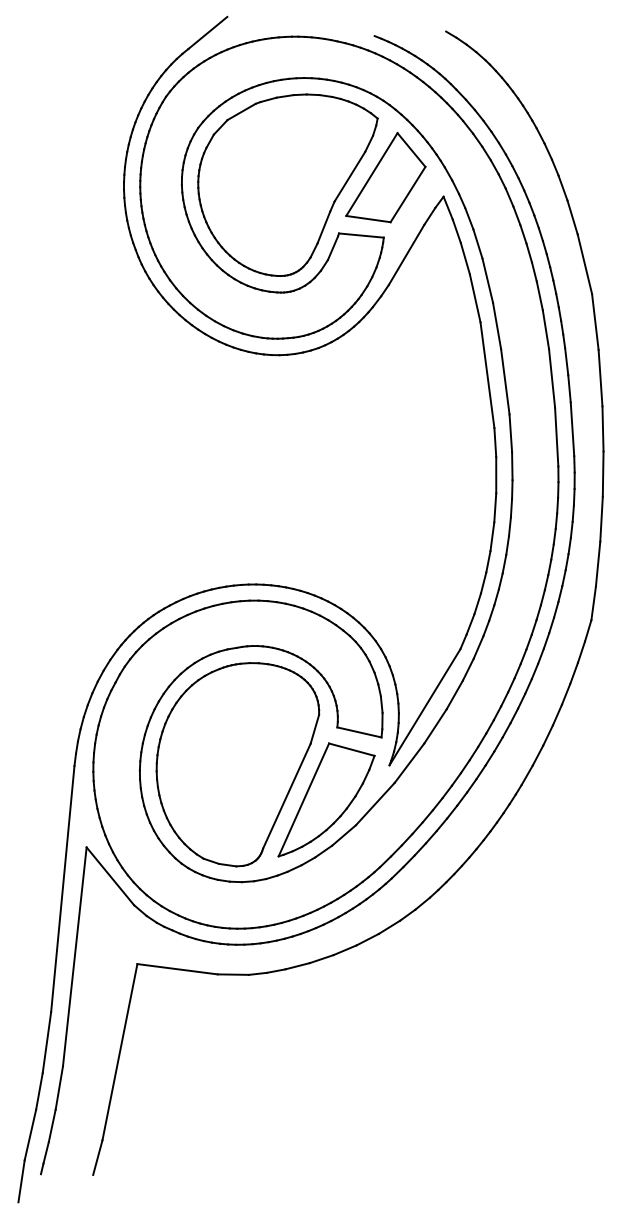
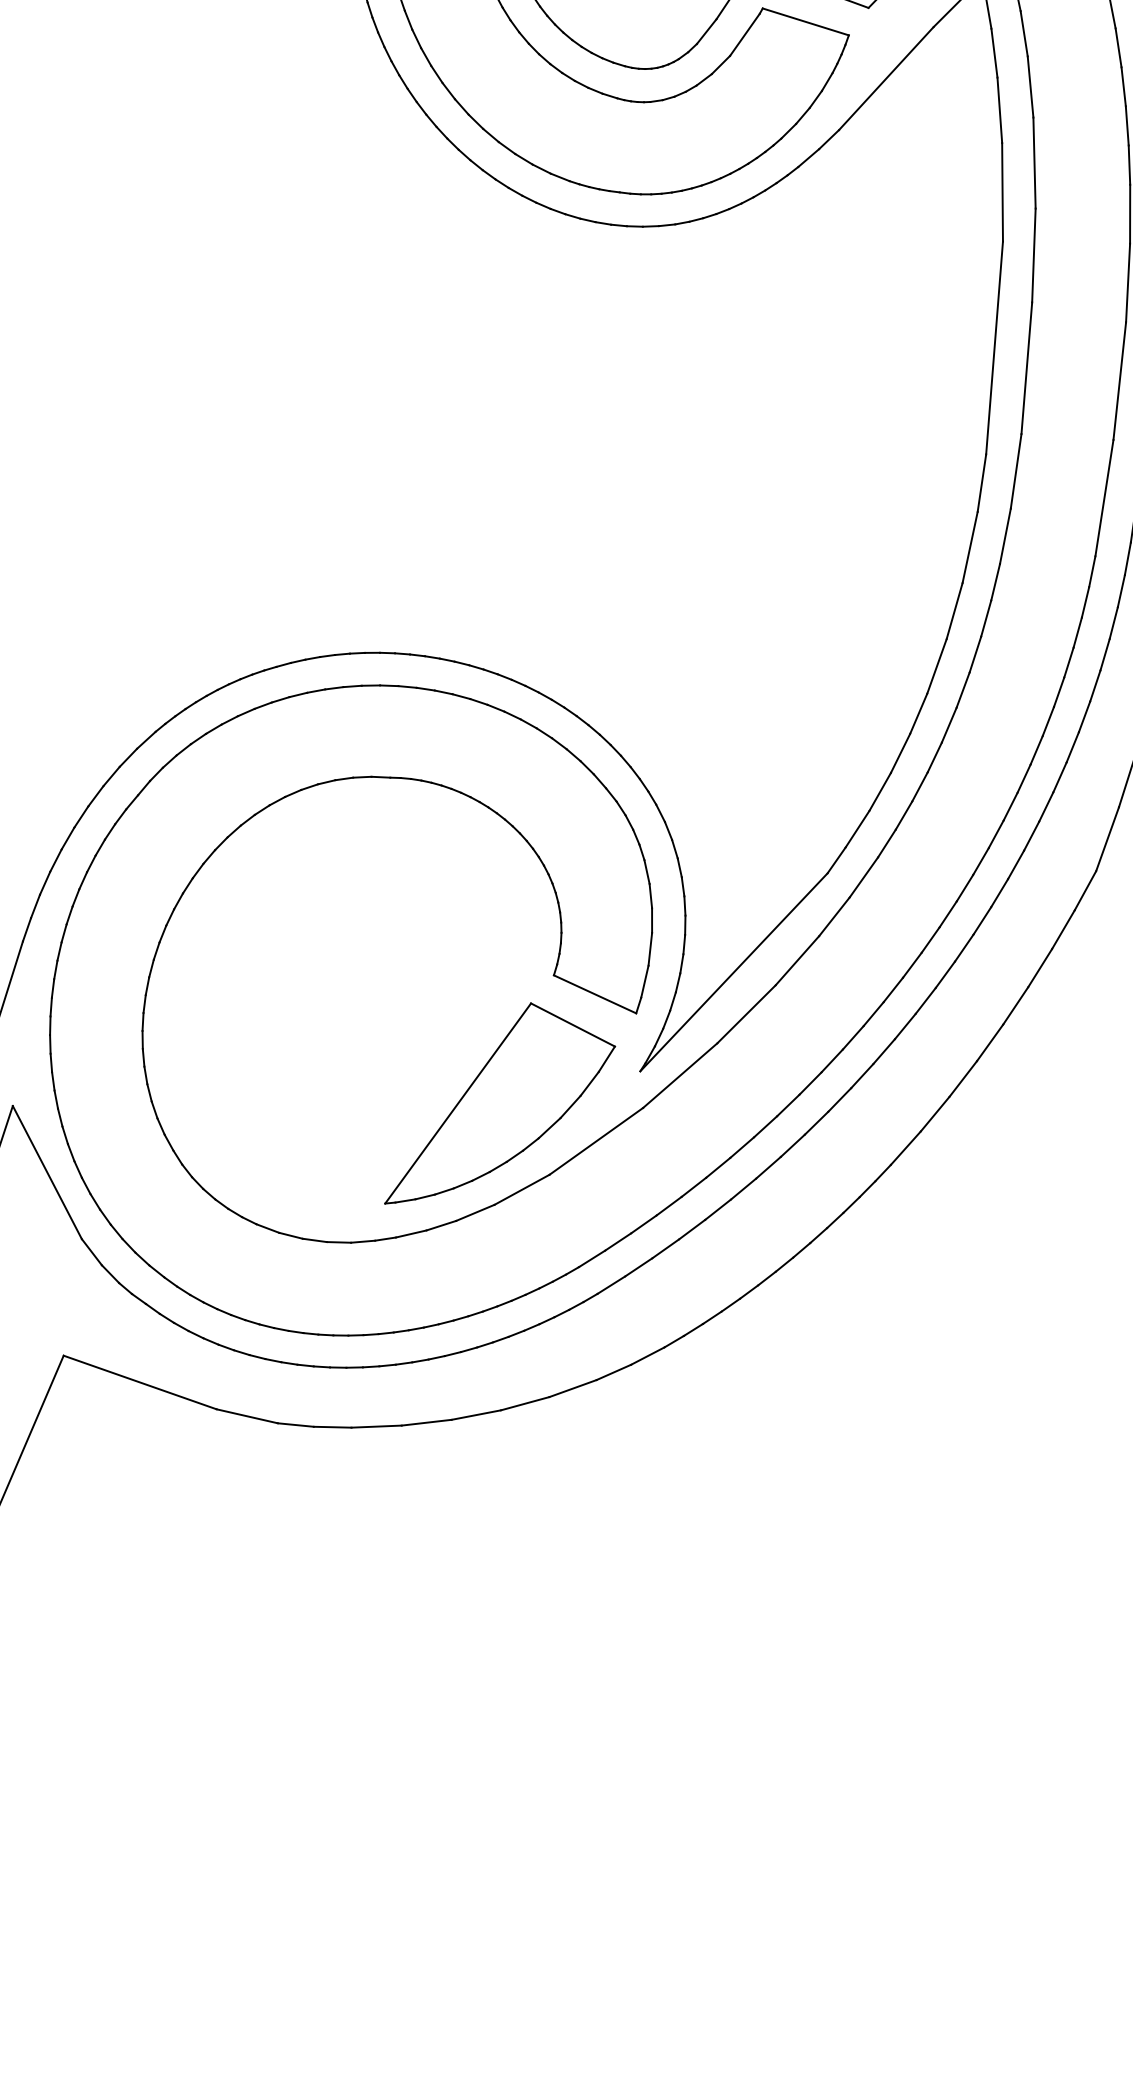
part: (237, 764) -> (342, 1006), removed

